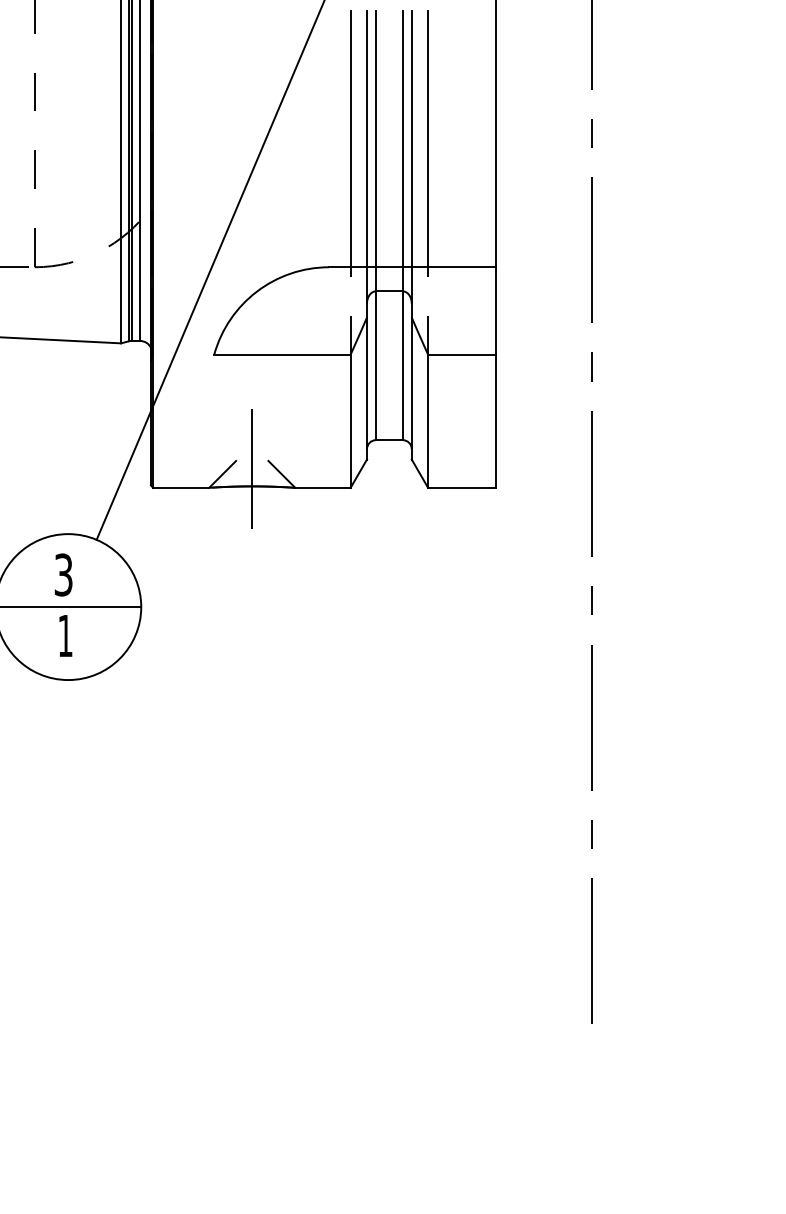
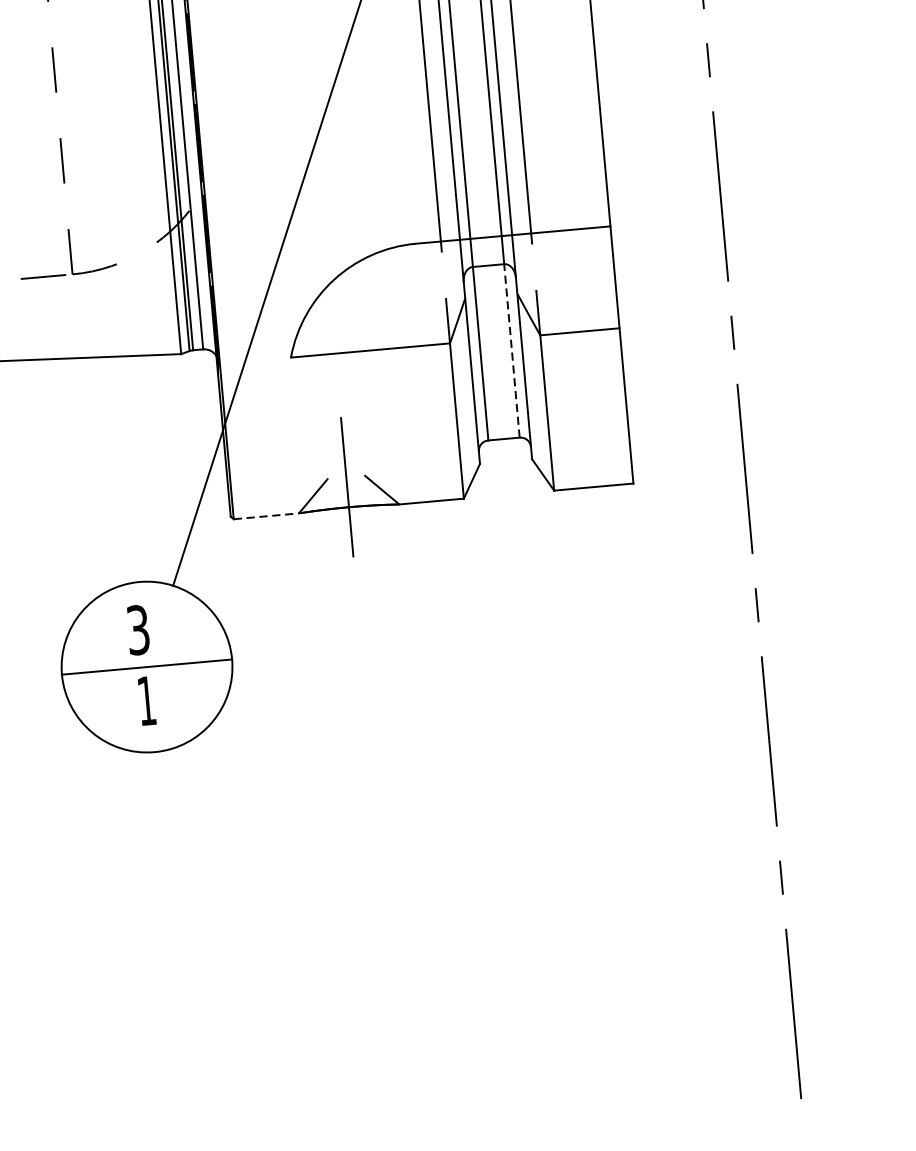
line: (402, 365) -> (511, 350), solid -> dashed
line: (181, 487) -> (266, 515), solid -> dashed

